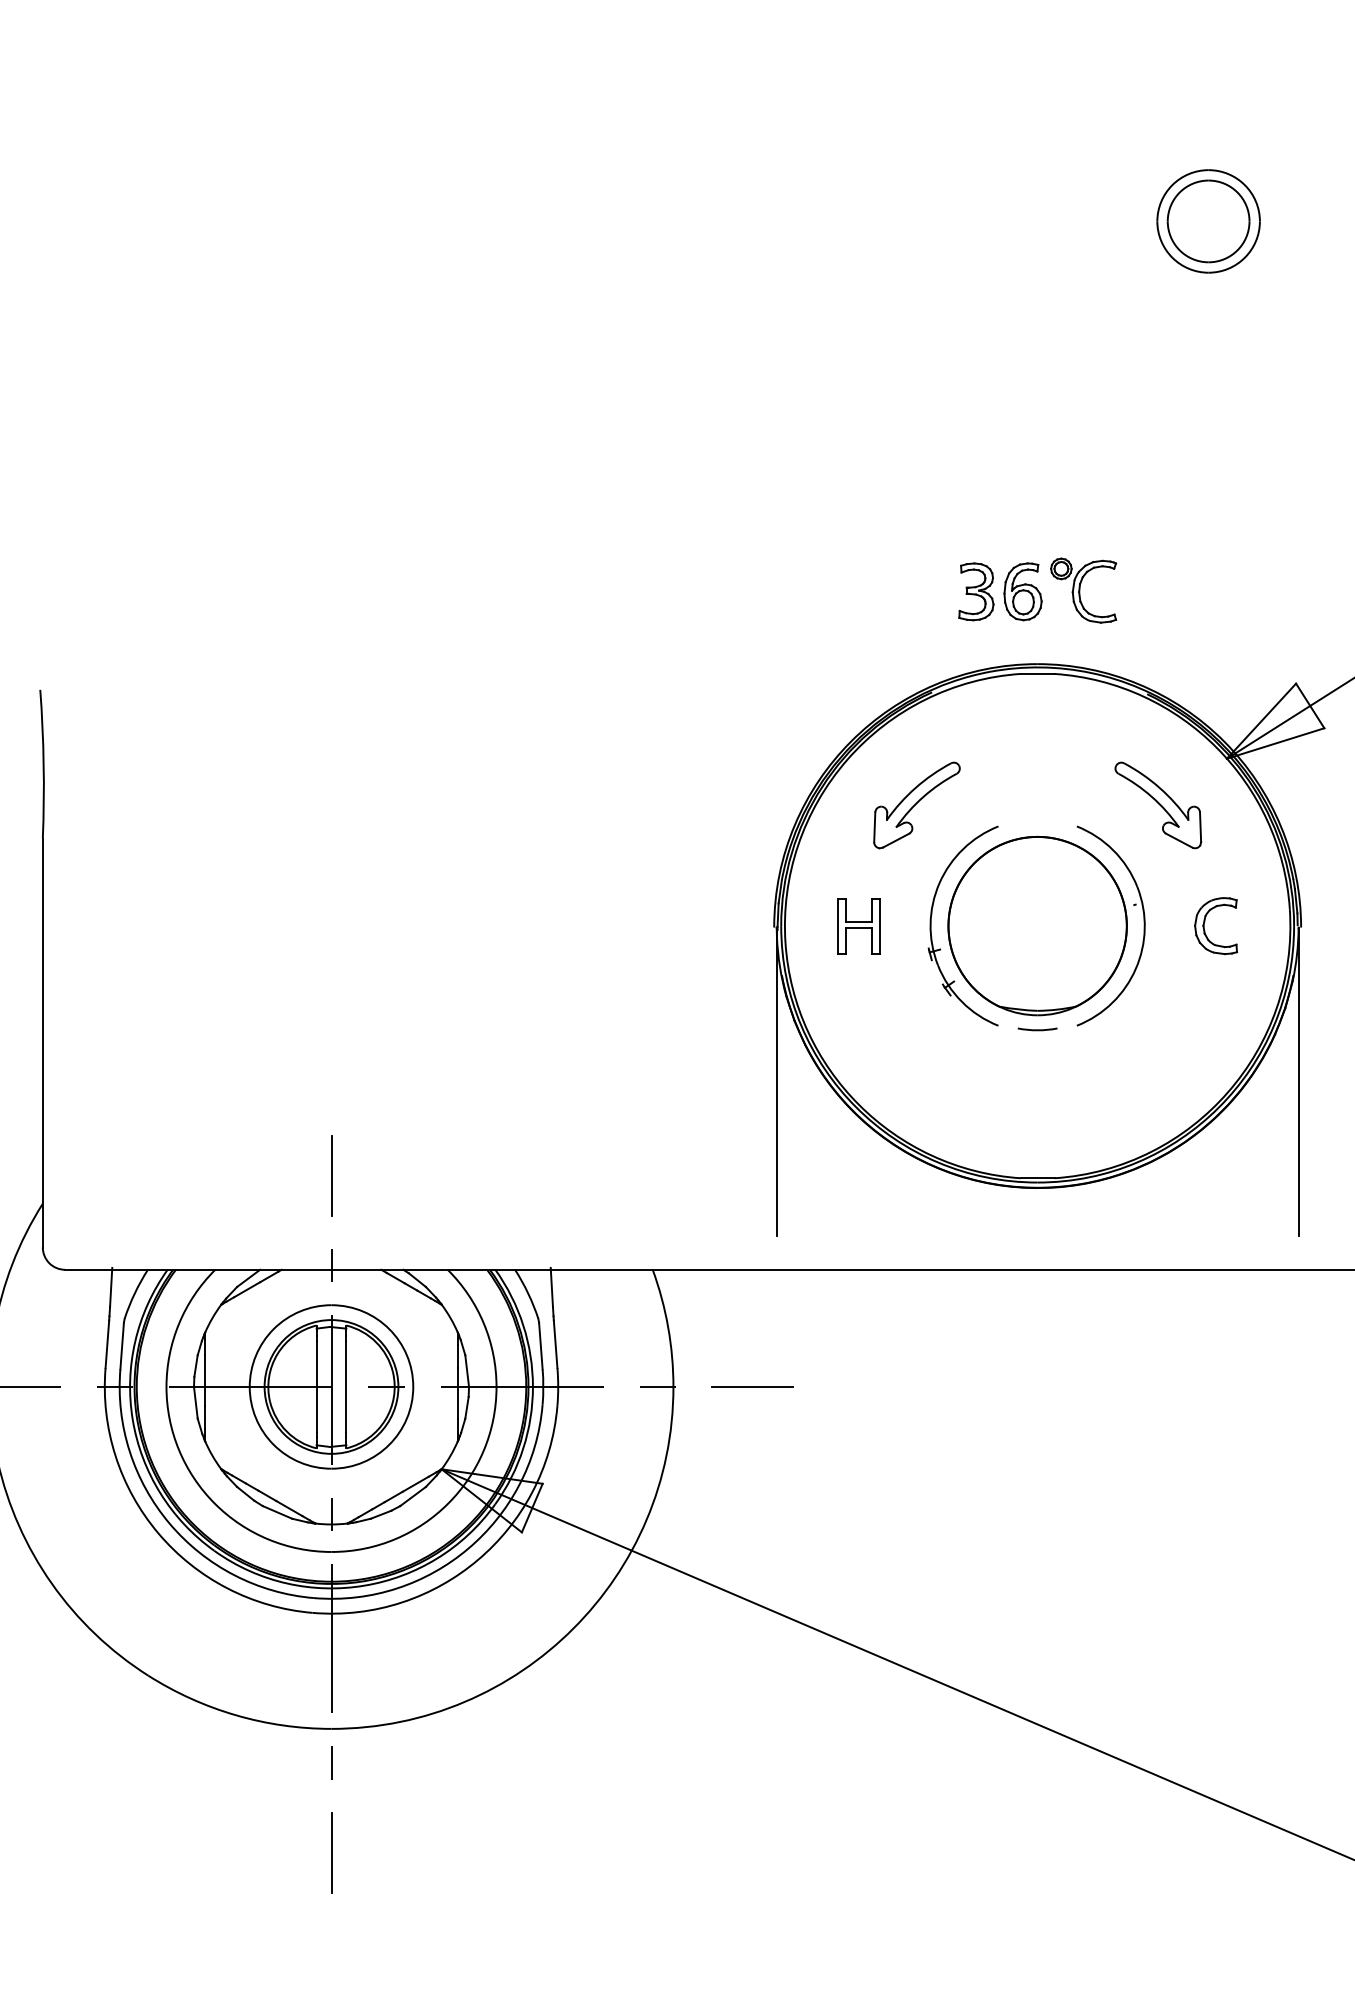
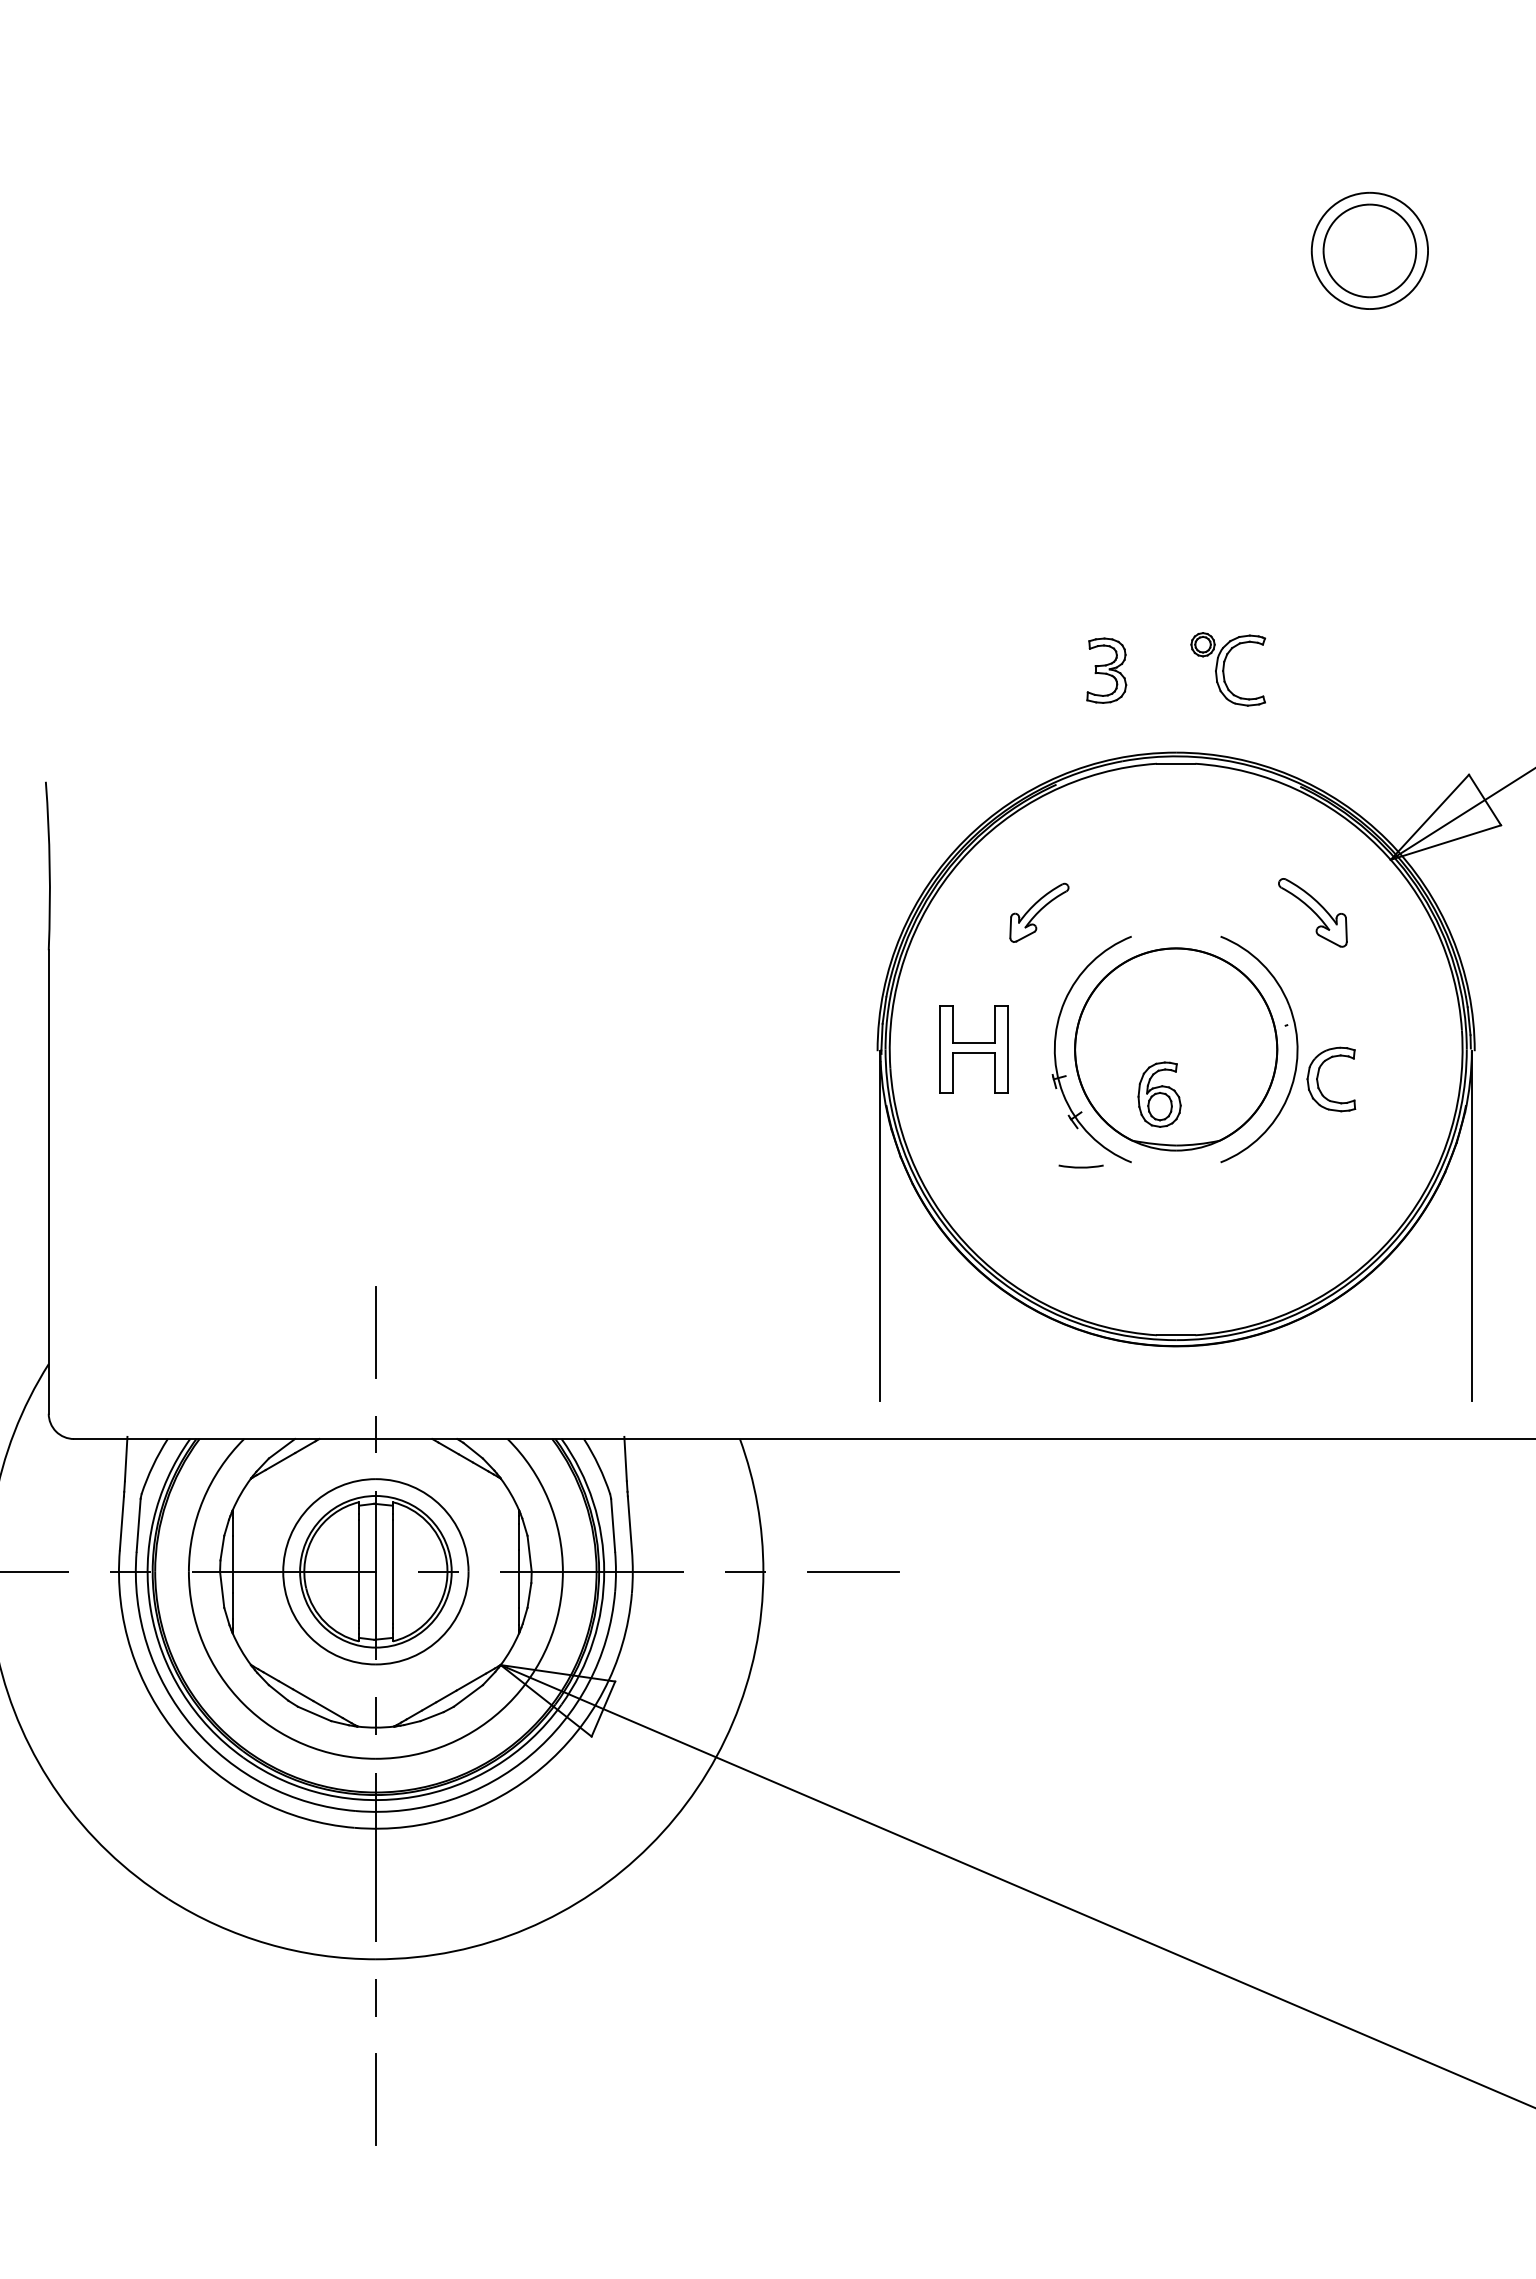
part: (1022, 591) -> (1159, 1094), moved
part: (917, 805) -> (1039, 912), size x0.6
part: (1157, 805) -> (1312, 912), size x0.7
part: (1204, 925) -> (1318, 1078), moved
part: (858, 926) -> (973, 1049), size x1.4
part: (1037, 1029) -> (1080, 1166), moved

